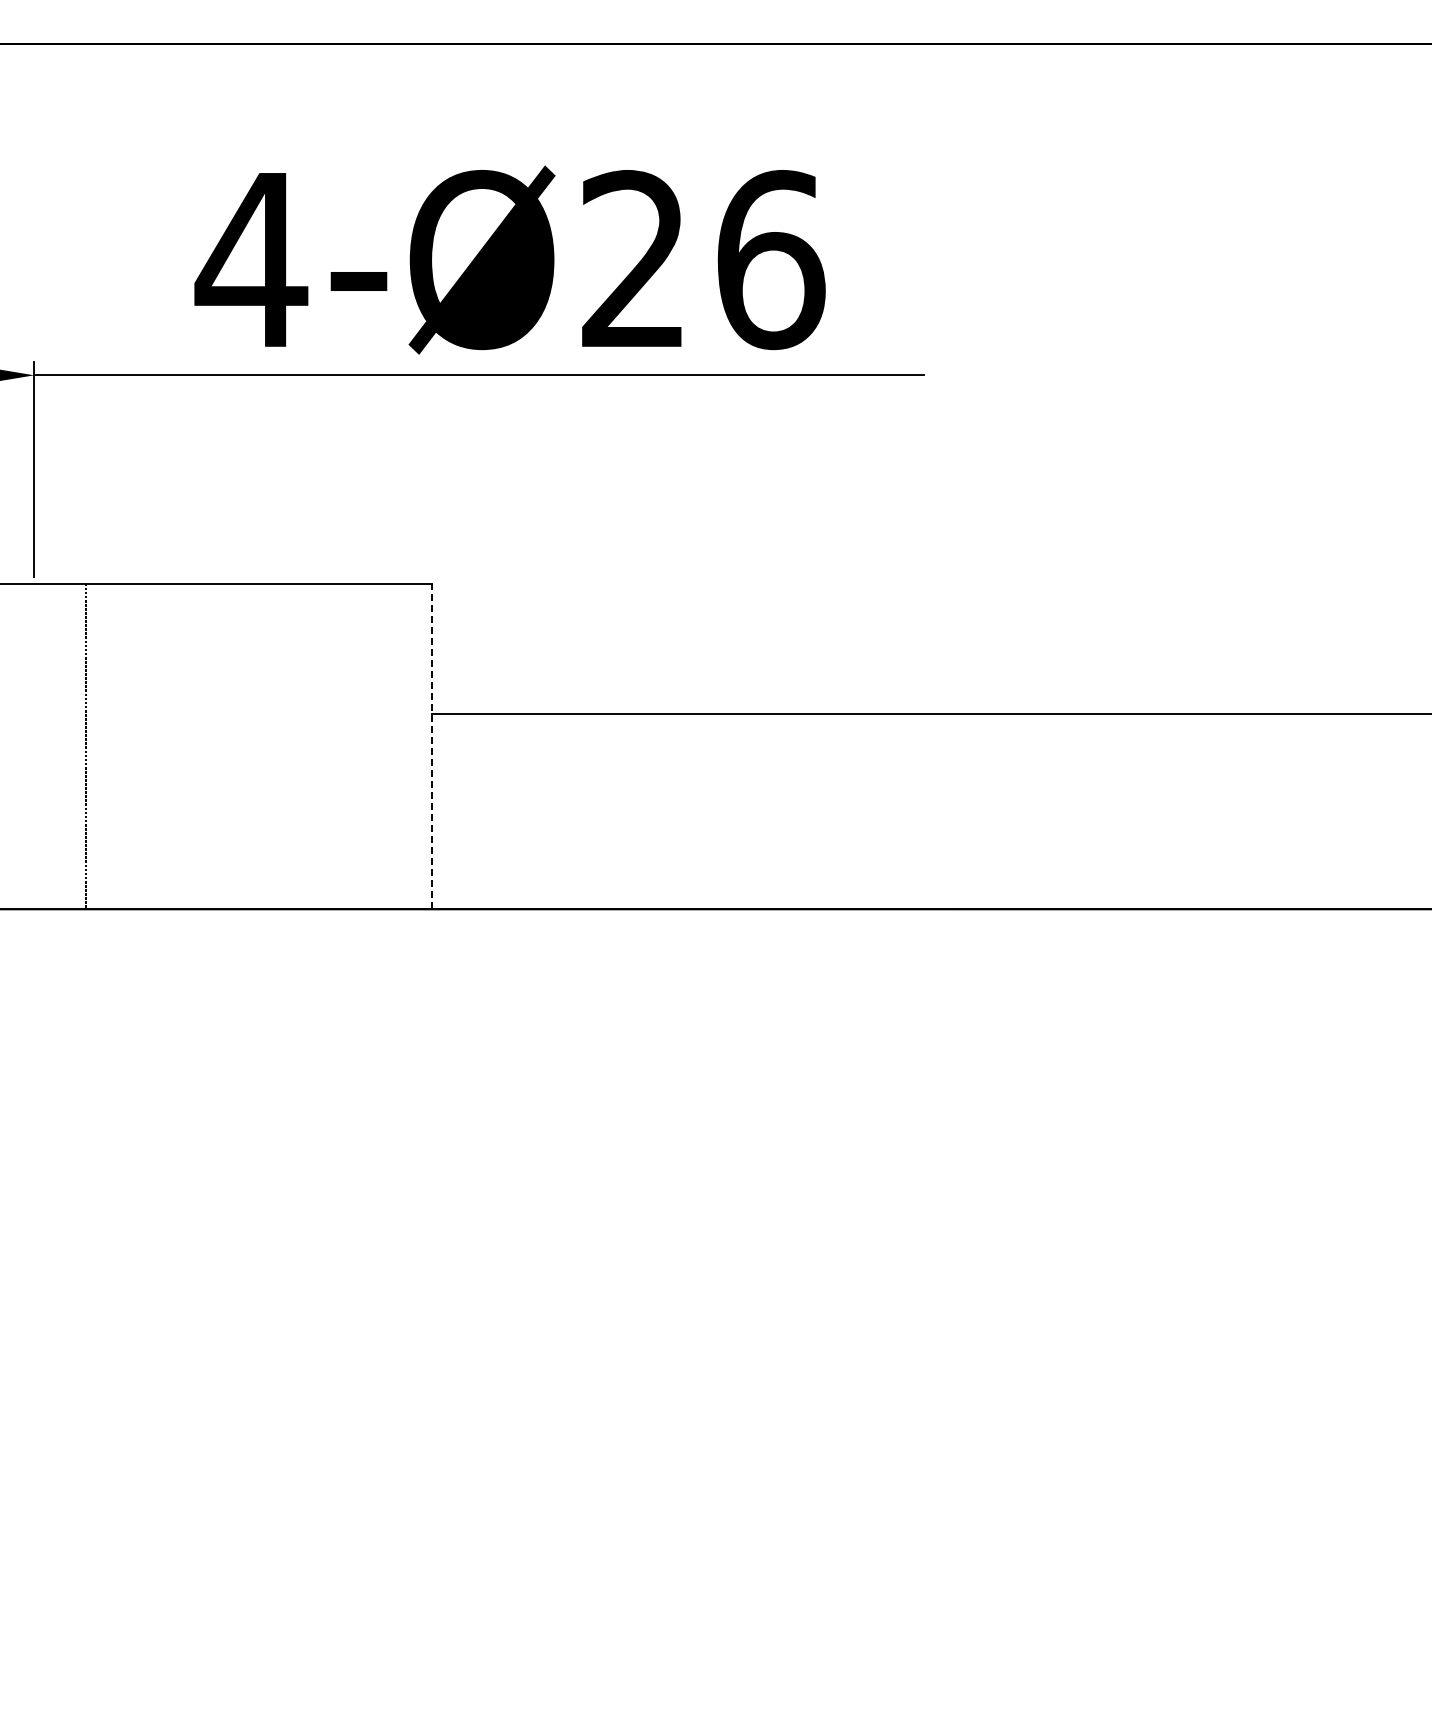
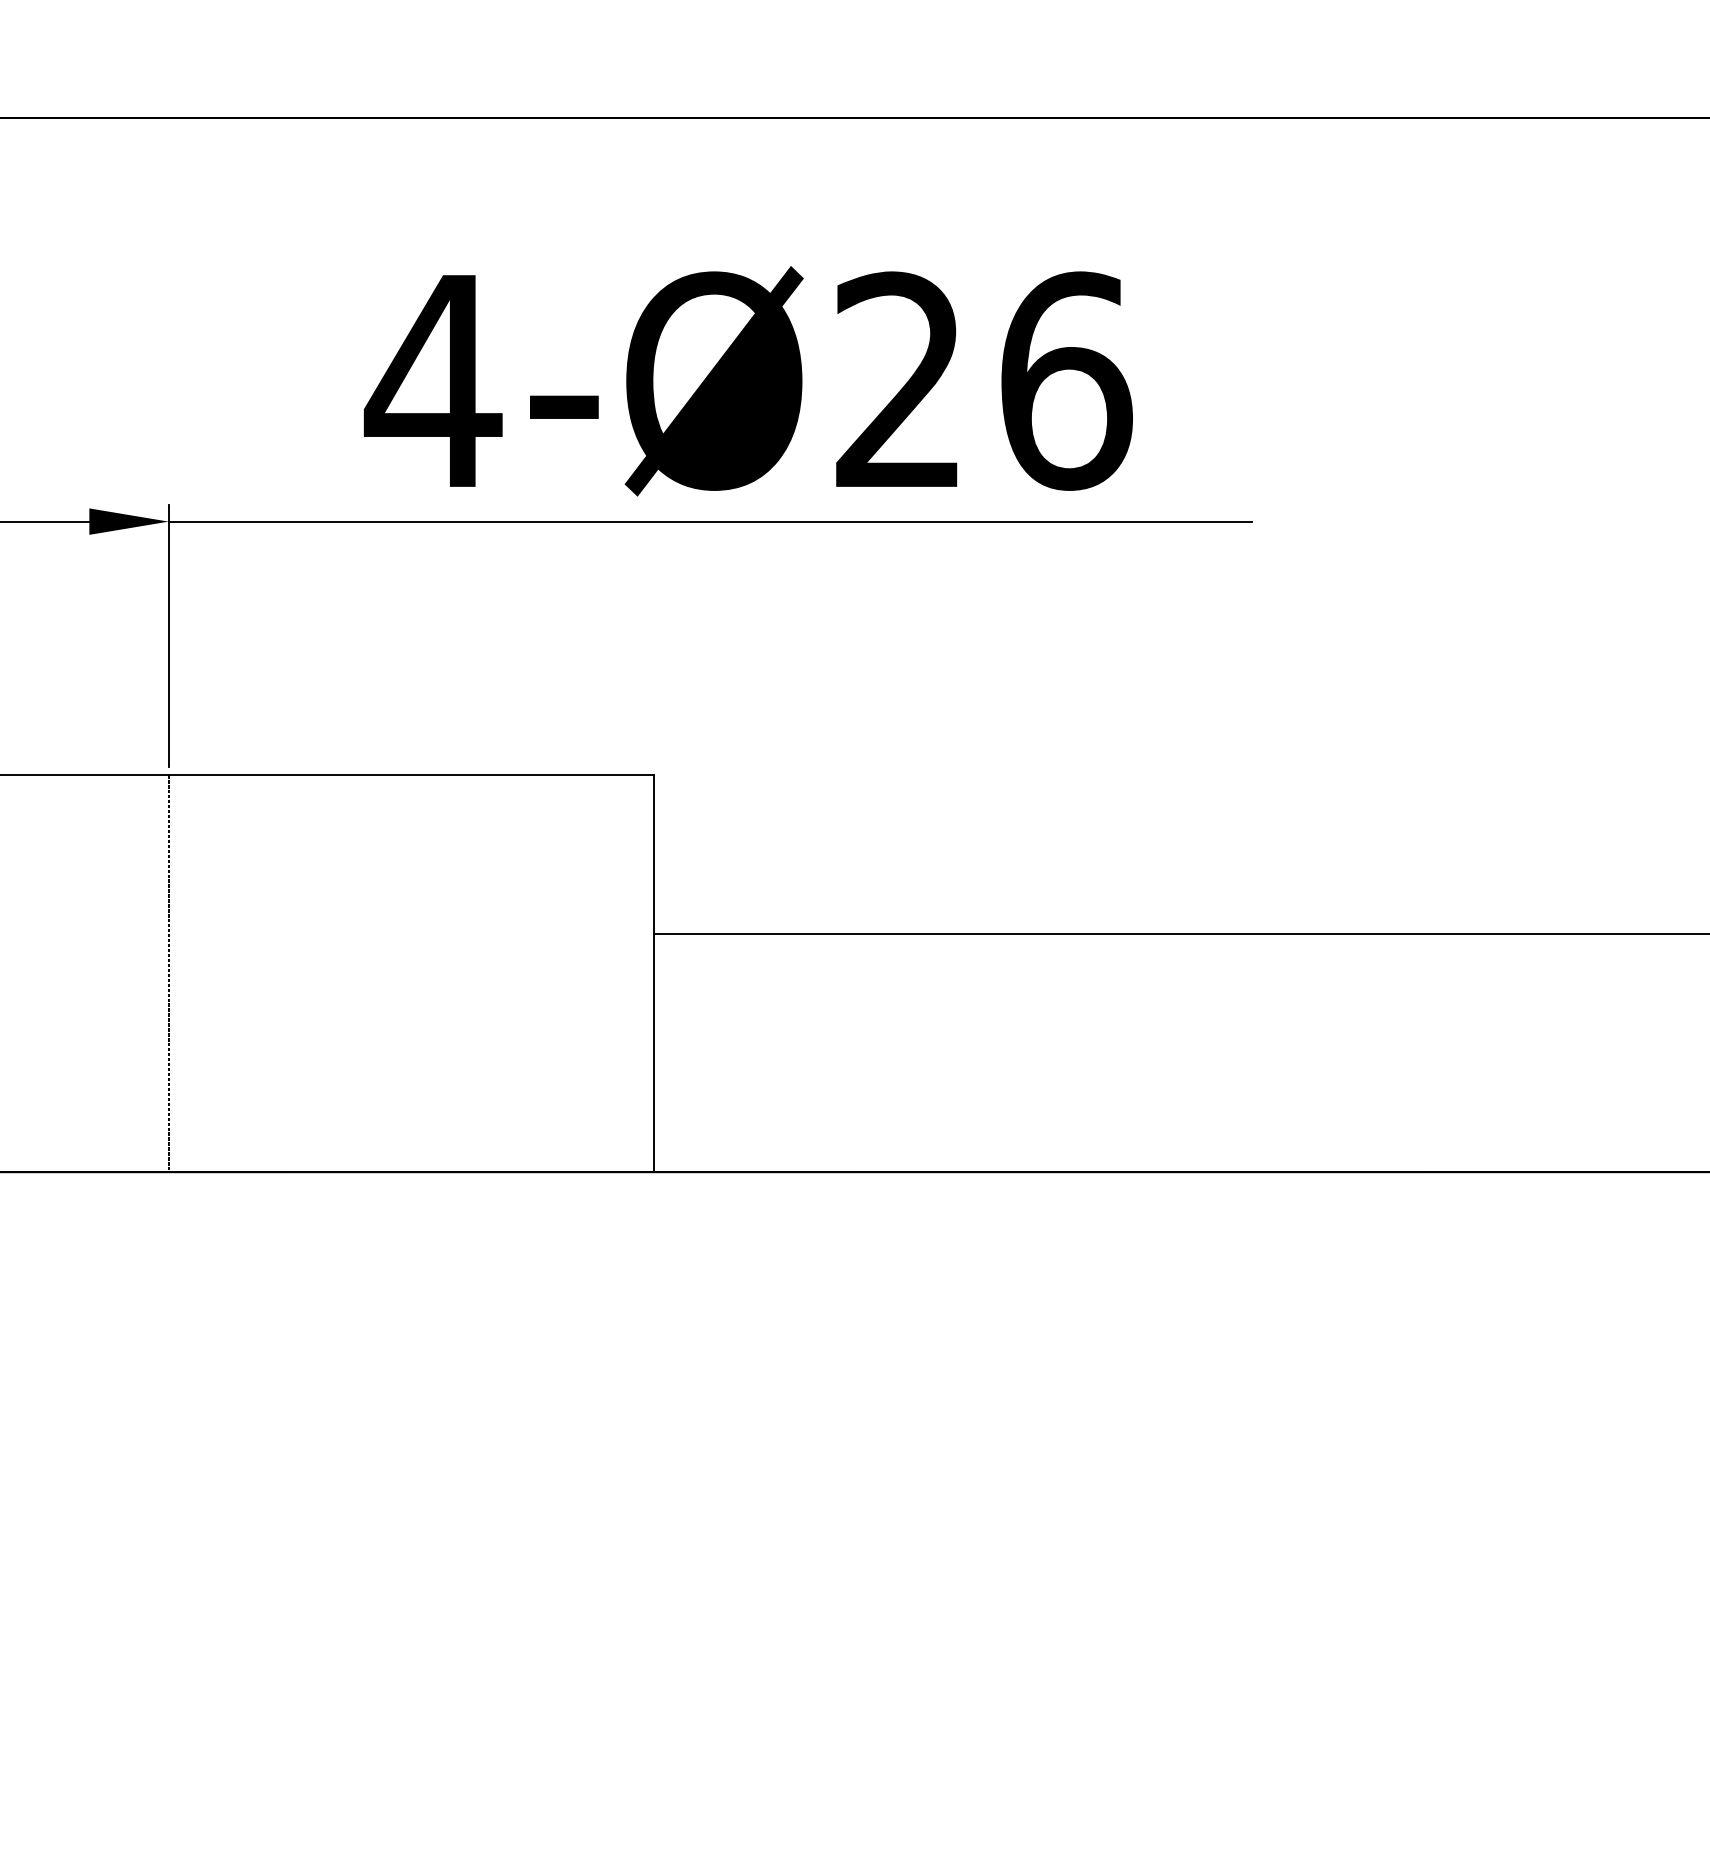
line: (86, 746) -> (169, 973), moved
line: (432, 746) -> (653, 973), dashed -> solid

